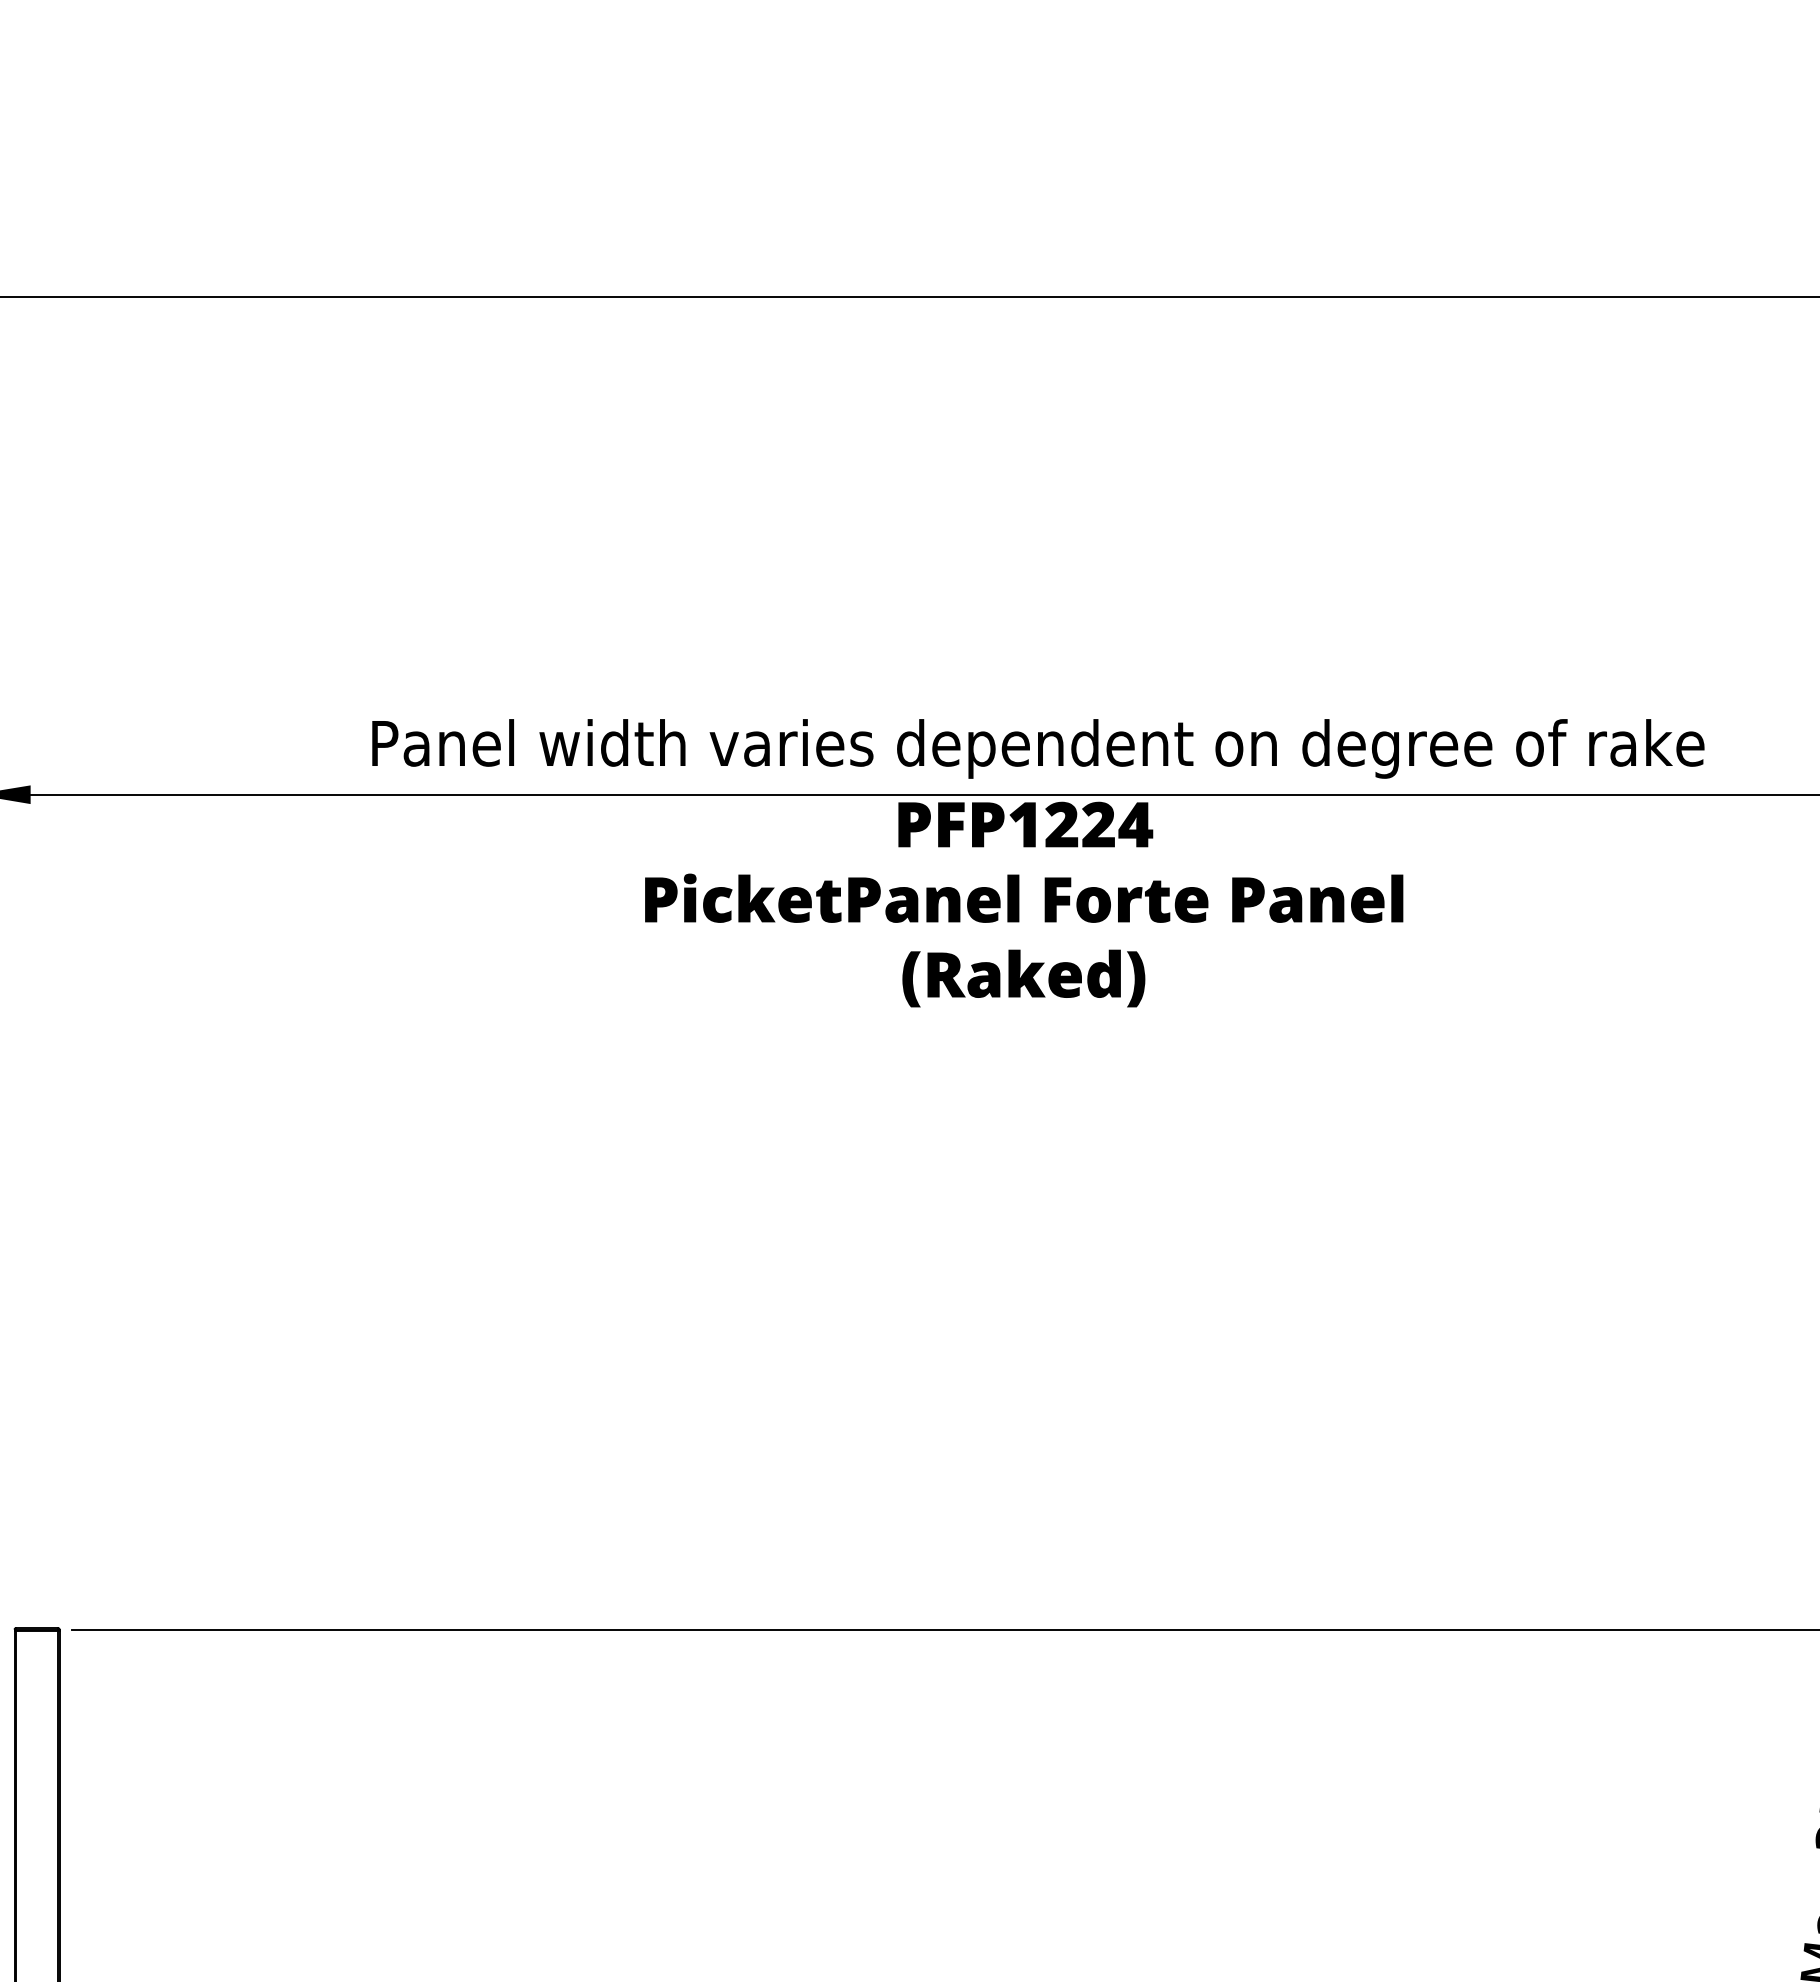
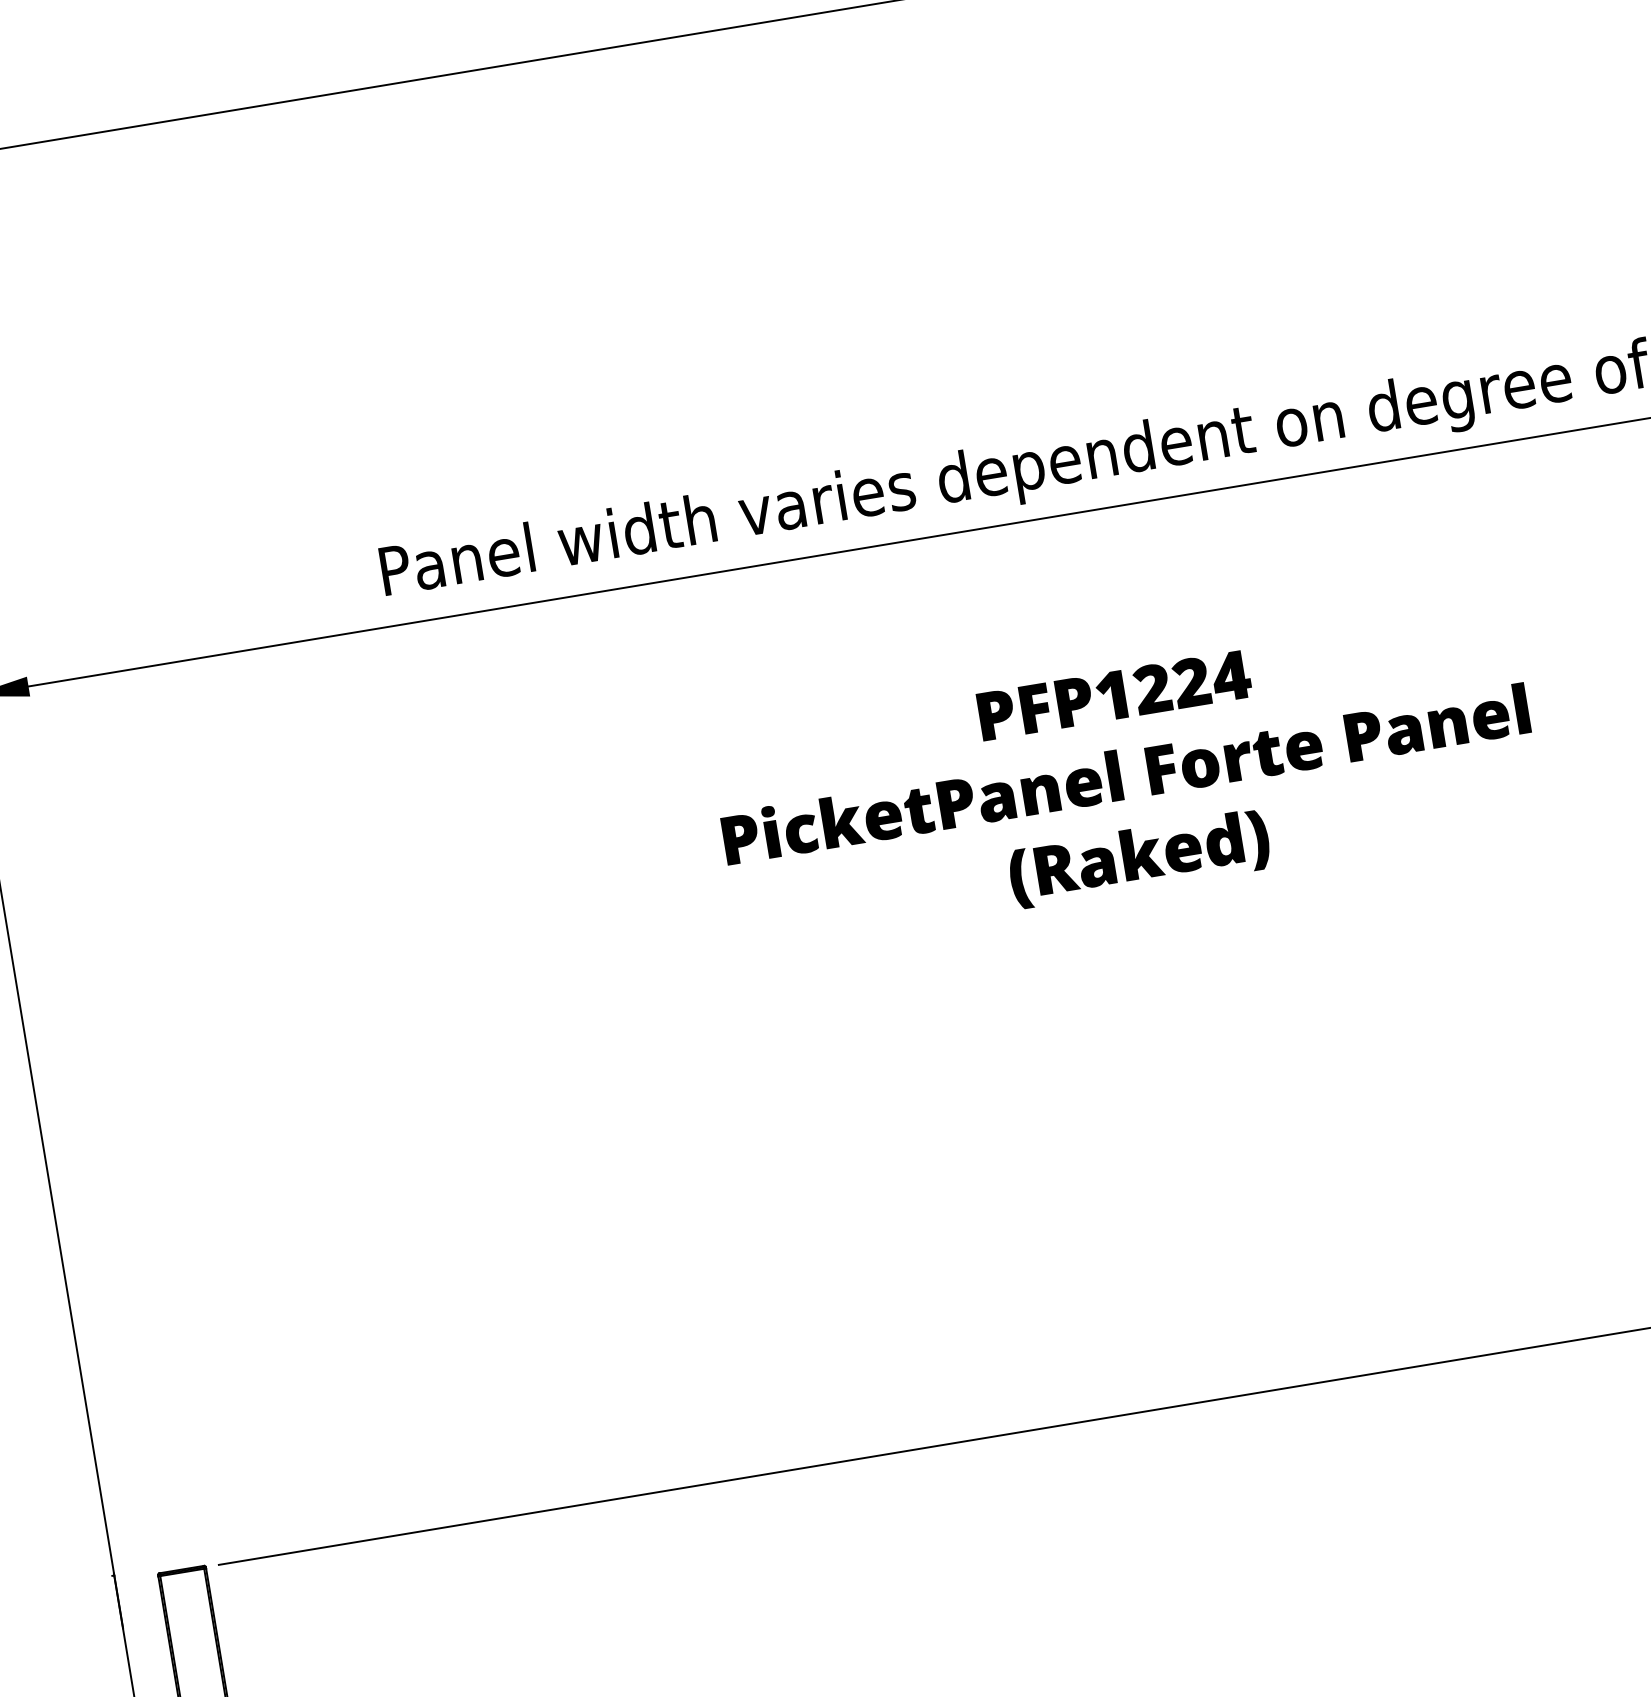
text: (1024, 904) -> (1127, 780), moved

